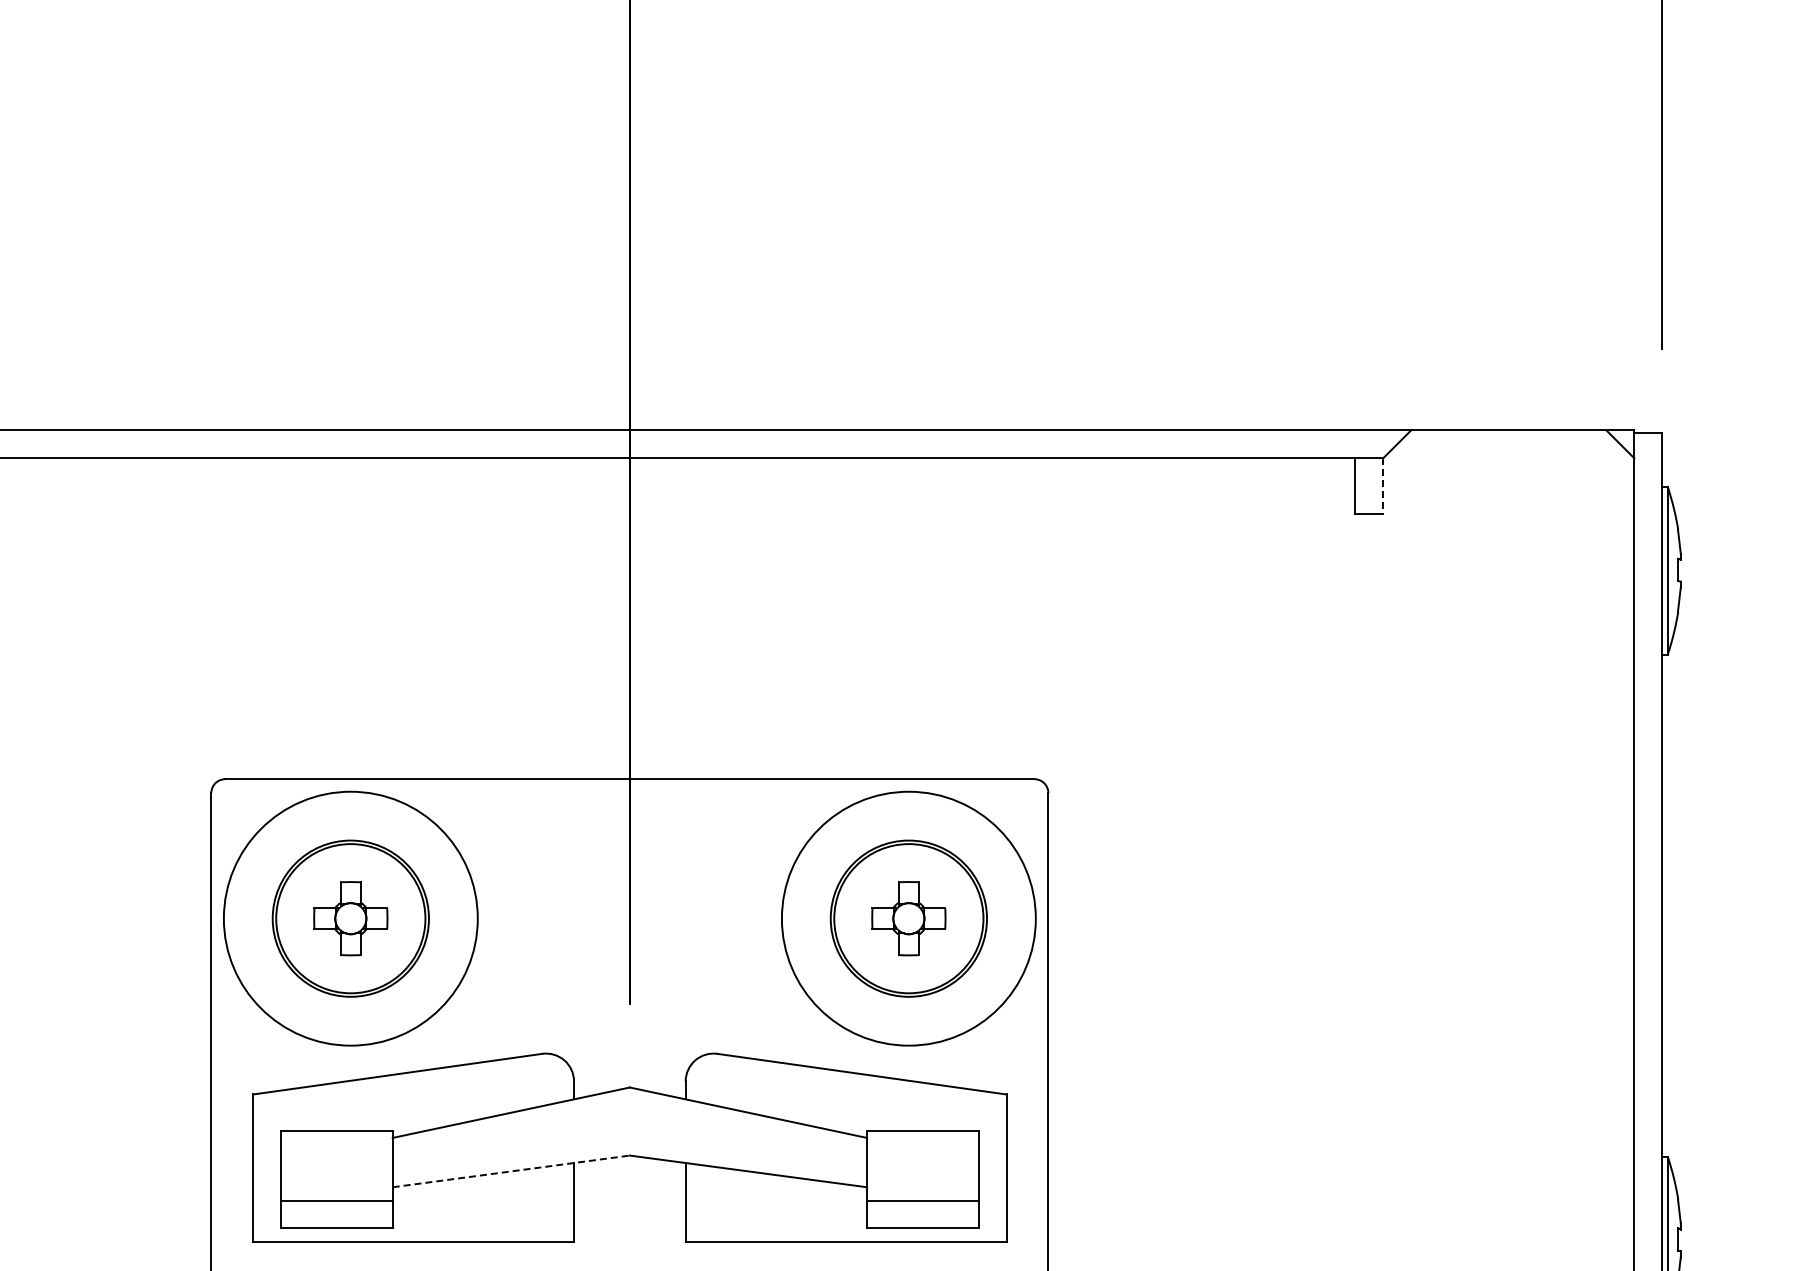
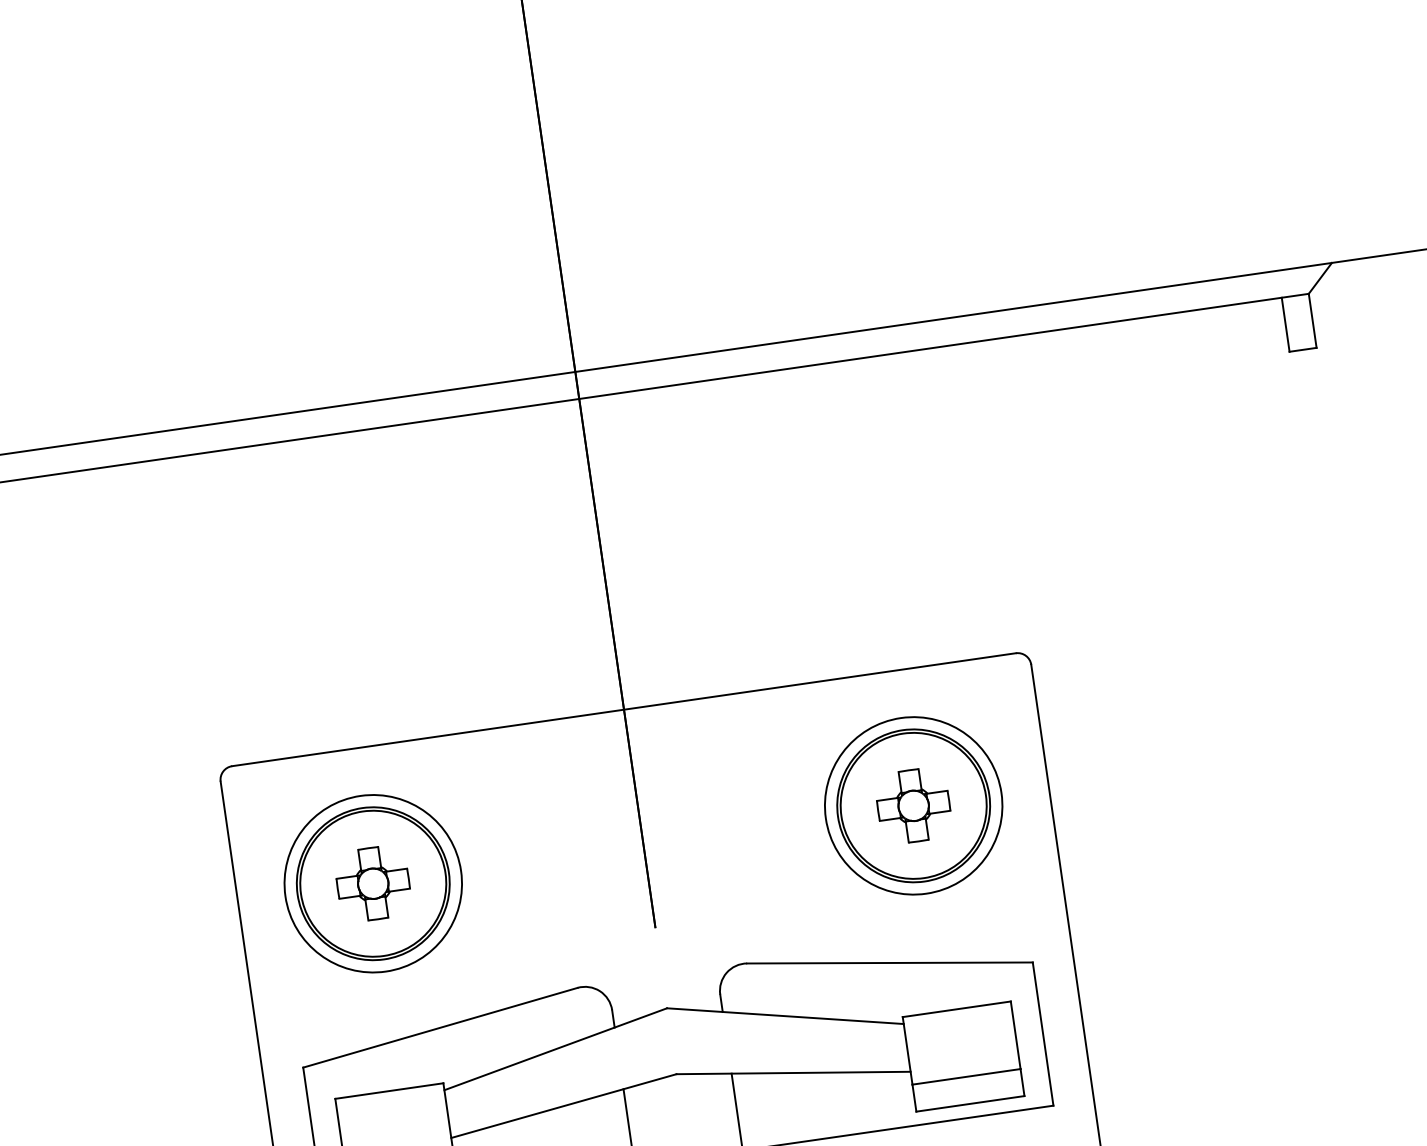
line: (1383, 486) -> (1312, 321), dashed -> solid
circle: (350, 918) -> (372, 883), size x0.71
circle: (908, 918) -> (913, 805), size x0.71
line: (511, 1171) -> (564, 1106), dashed -> solid

